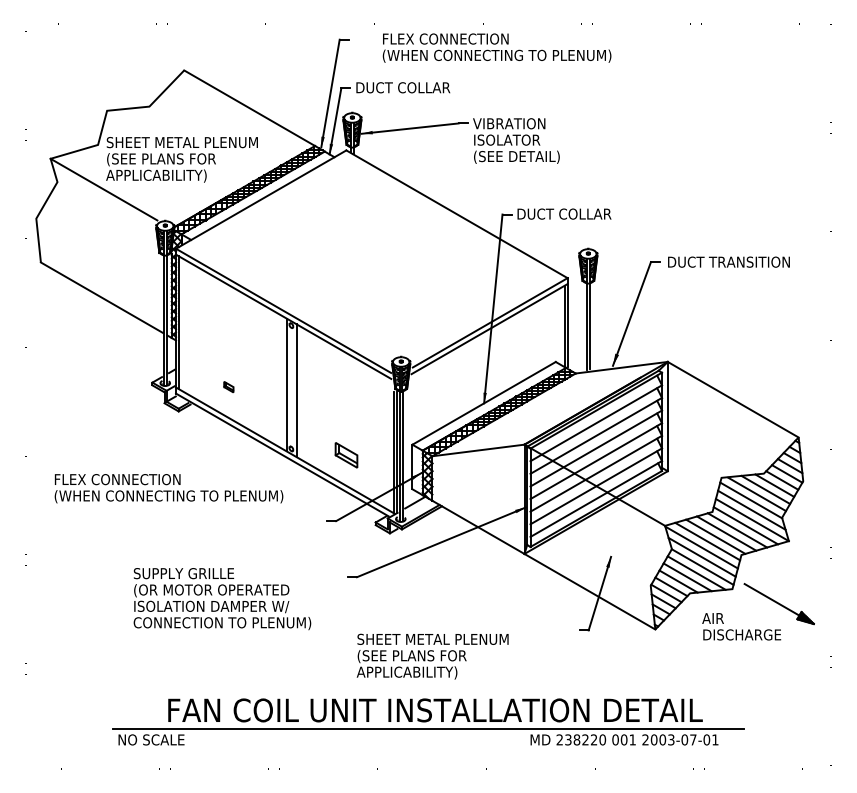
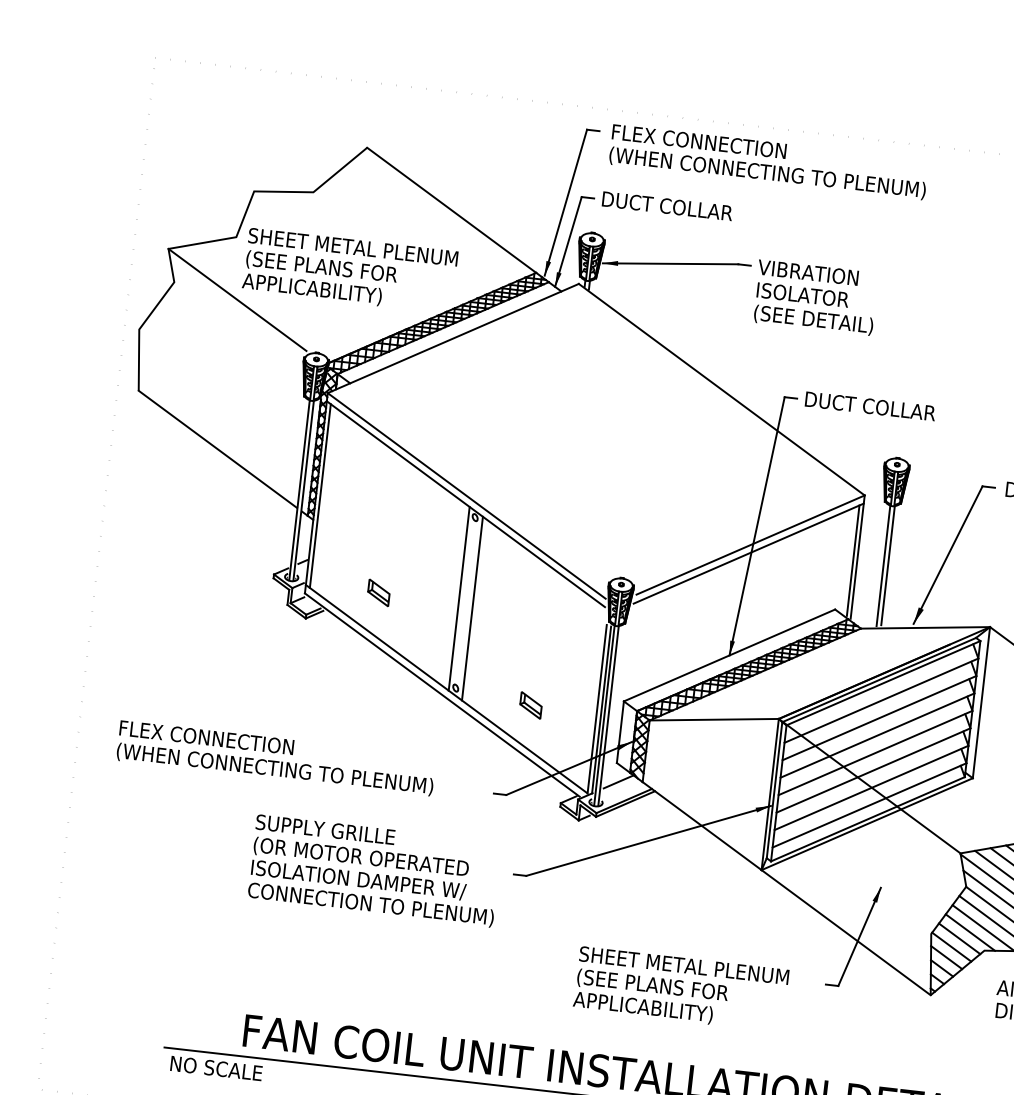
text: (496, 47) -> (768, 161), moved
part: (228, 386) -> (378, 591), size x1.67
part: (346, 454) -> (531, 704), size x0.71
text: (168, 488) -> (275, 758), moved
text: (222, 599) -> (374, 871), moved
text: (432, 656) -> (680, 989), moved

